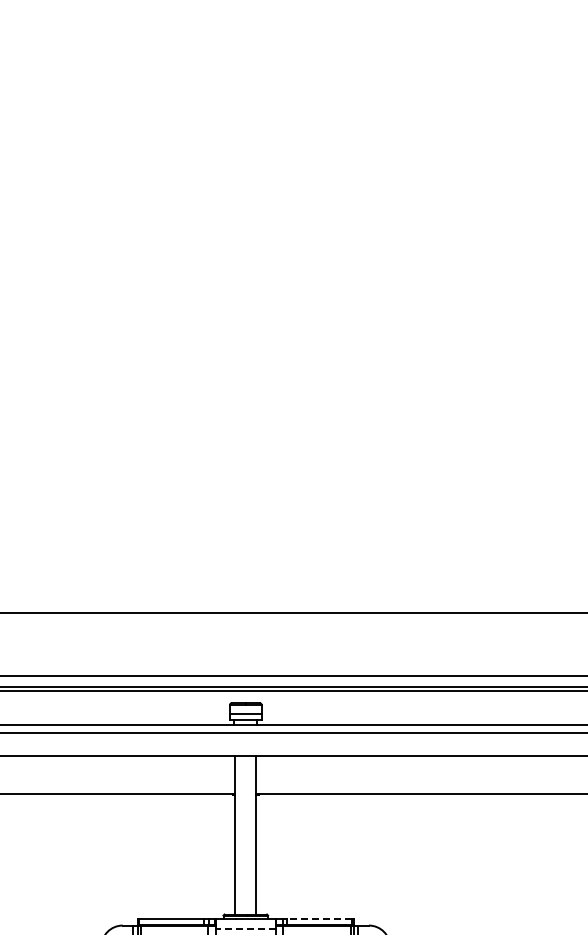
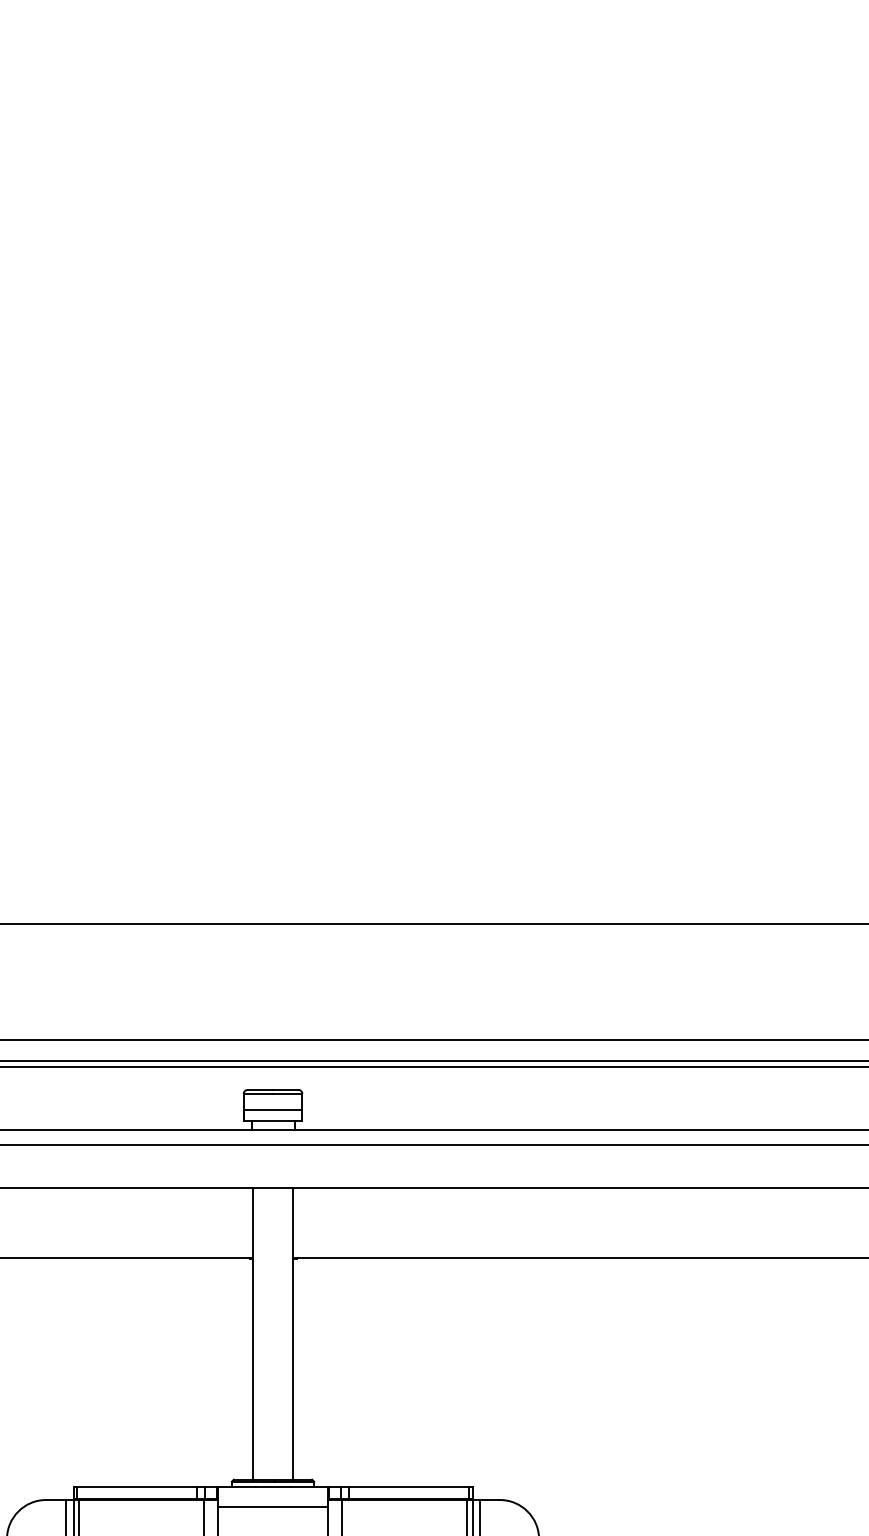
line: (319, 918) -> (408, 1486), dashed -> solid
line: (245, 929) -> (272, 1507), dashed -> solid

